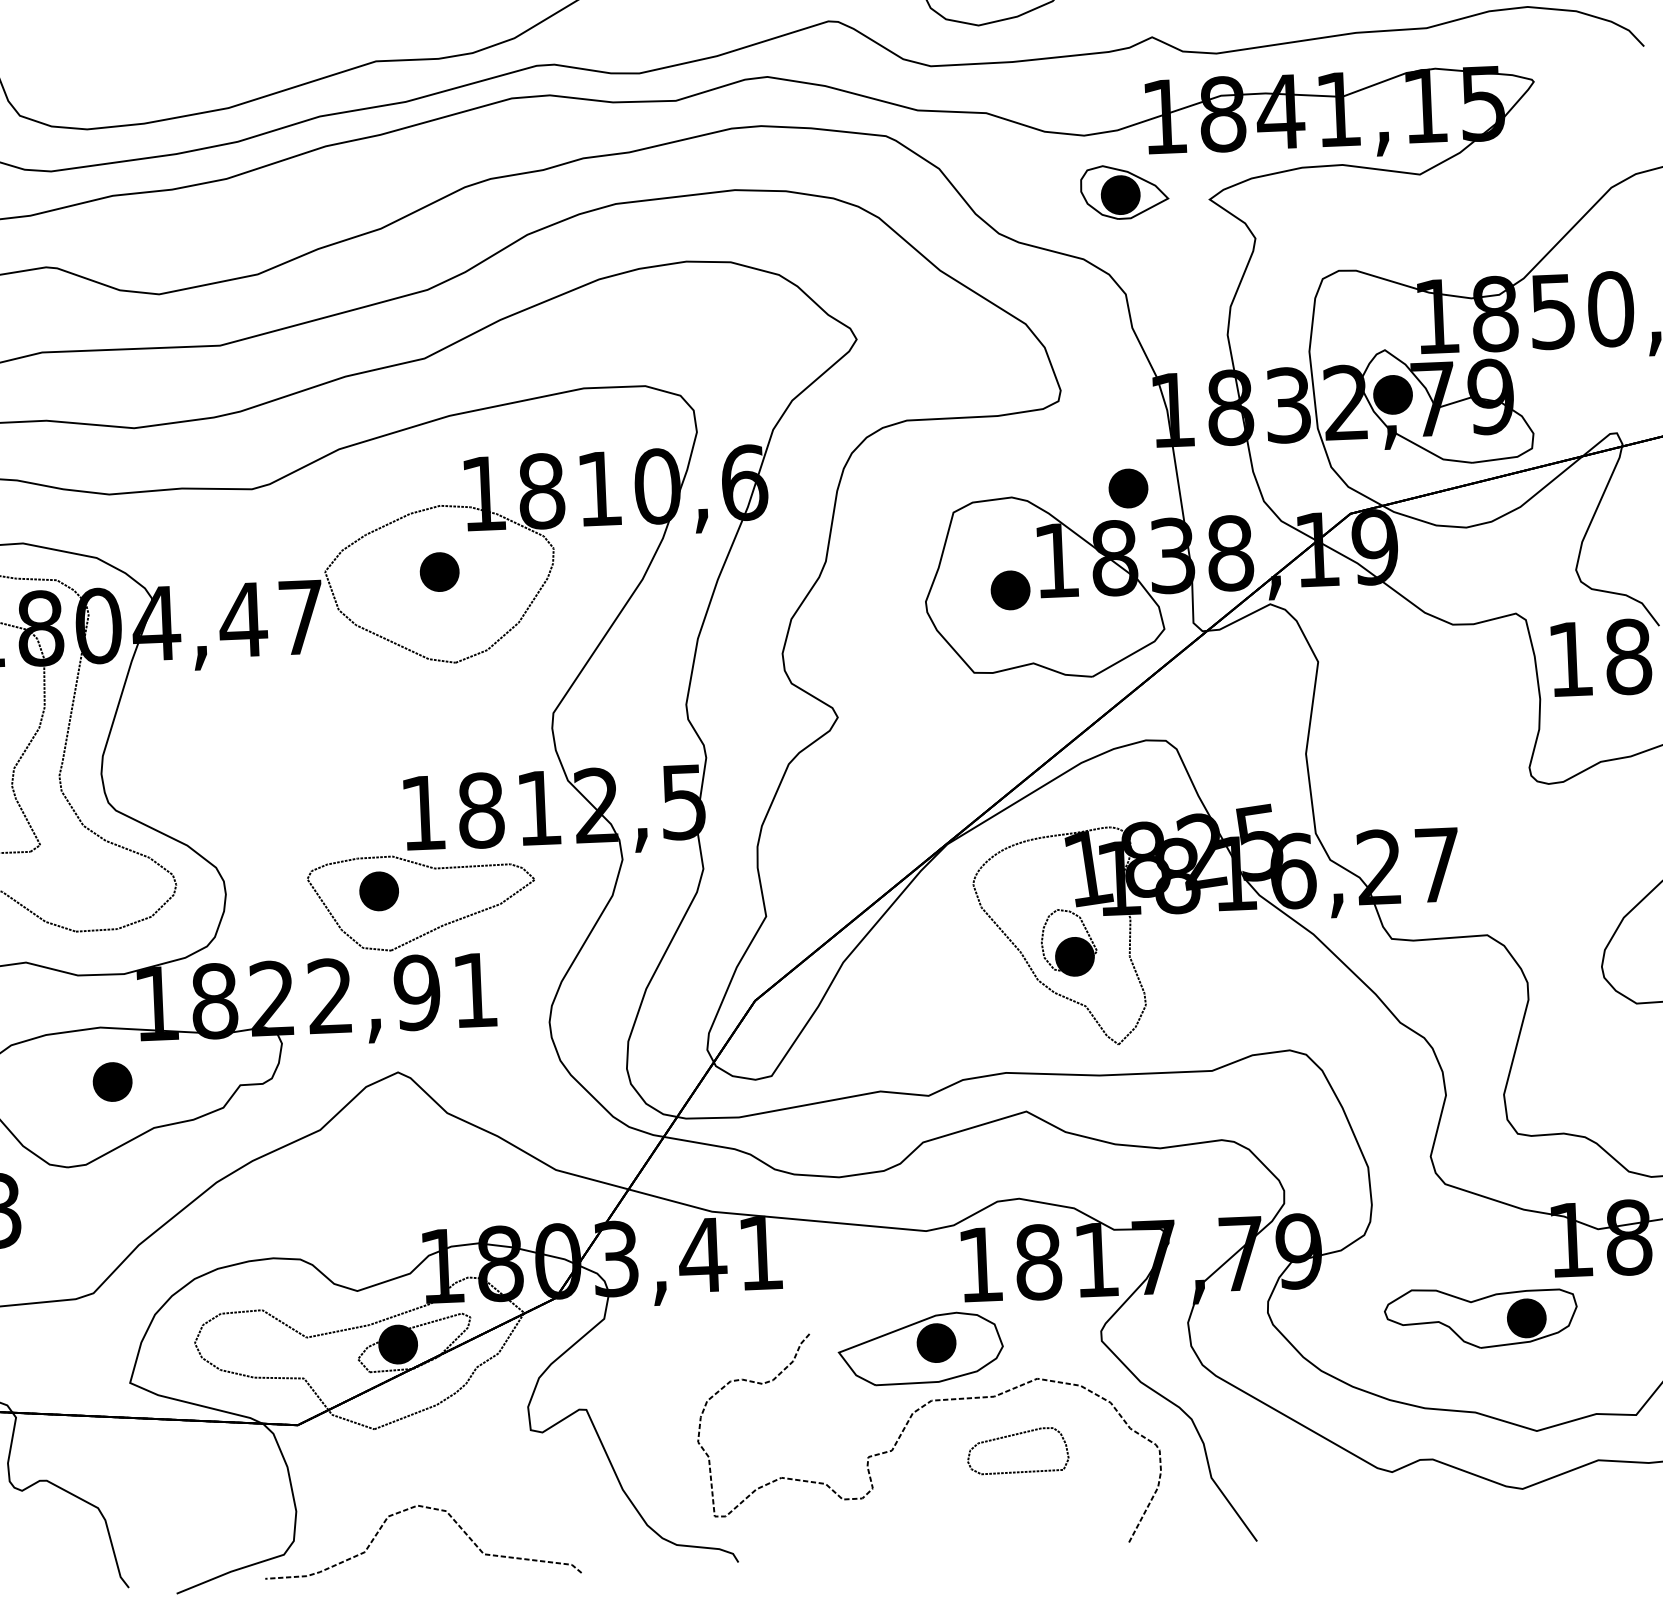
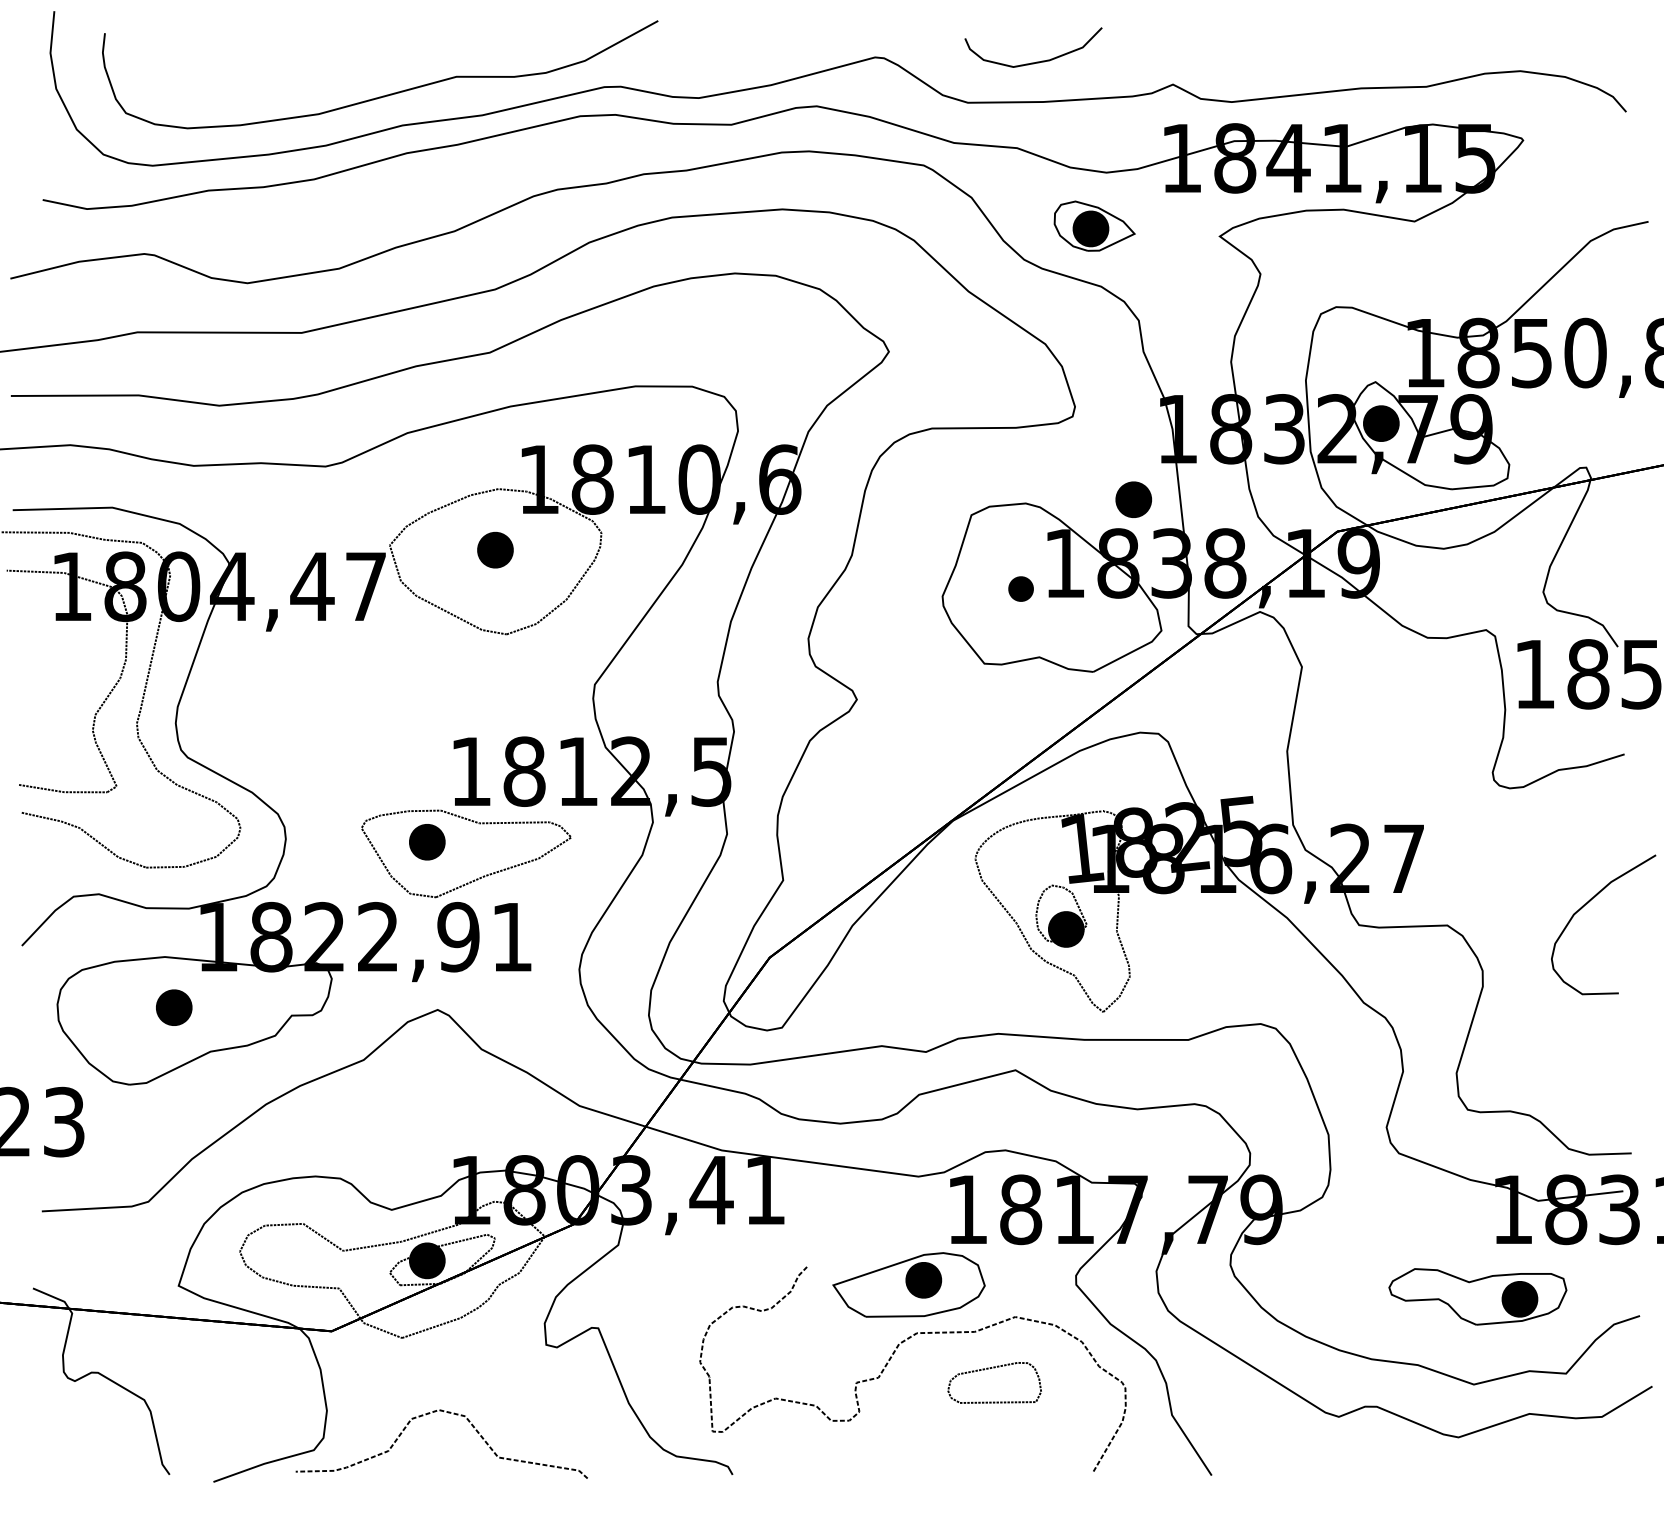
part: (1124, 191) -> (1094, 225), moved
part: (1009, 589) -> (1020, 588), size x0.7
part: (1480, 1317) -> (1477, 1296), moved

